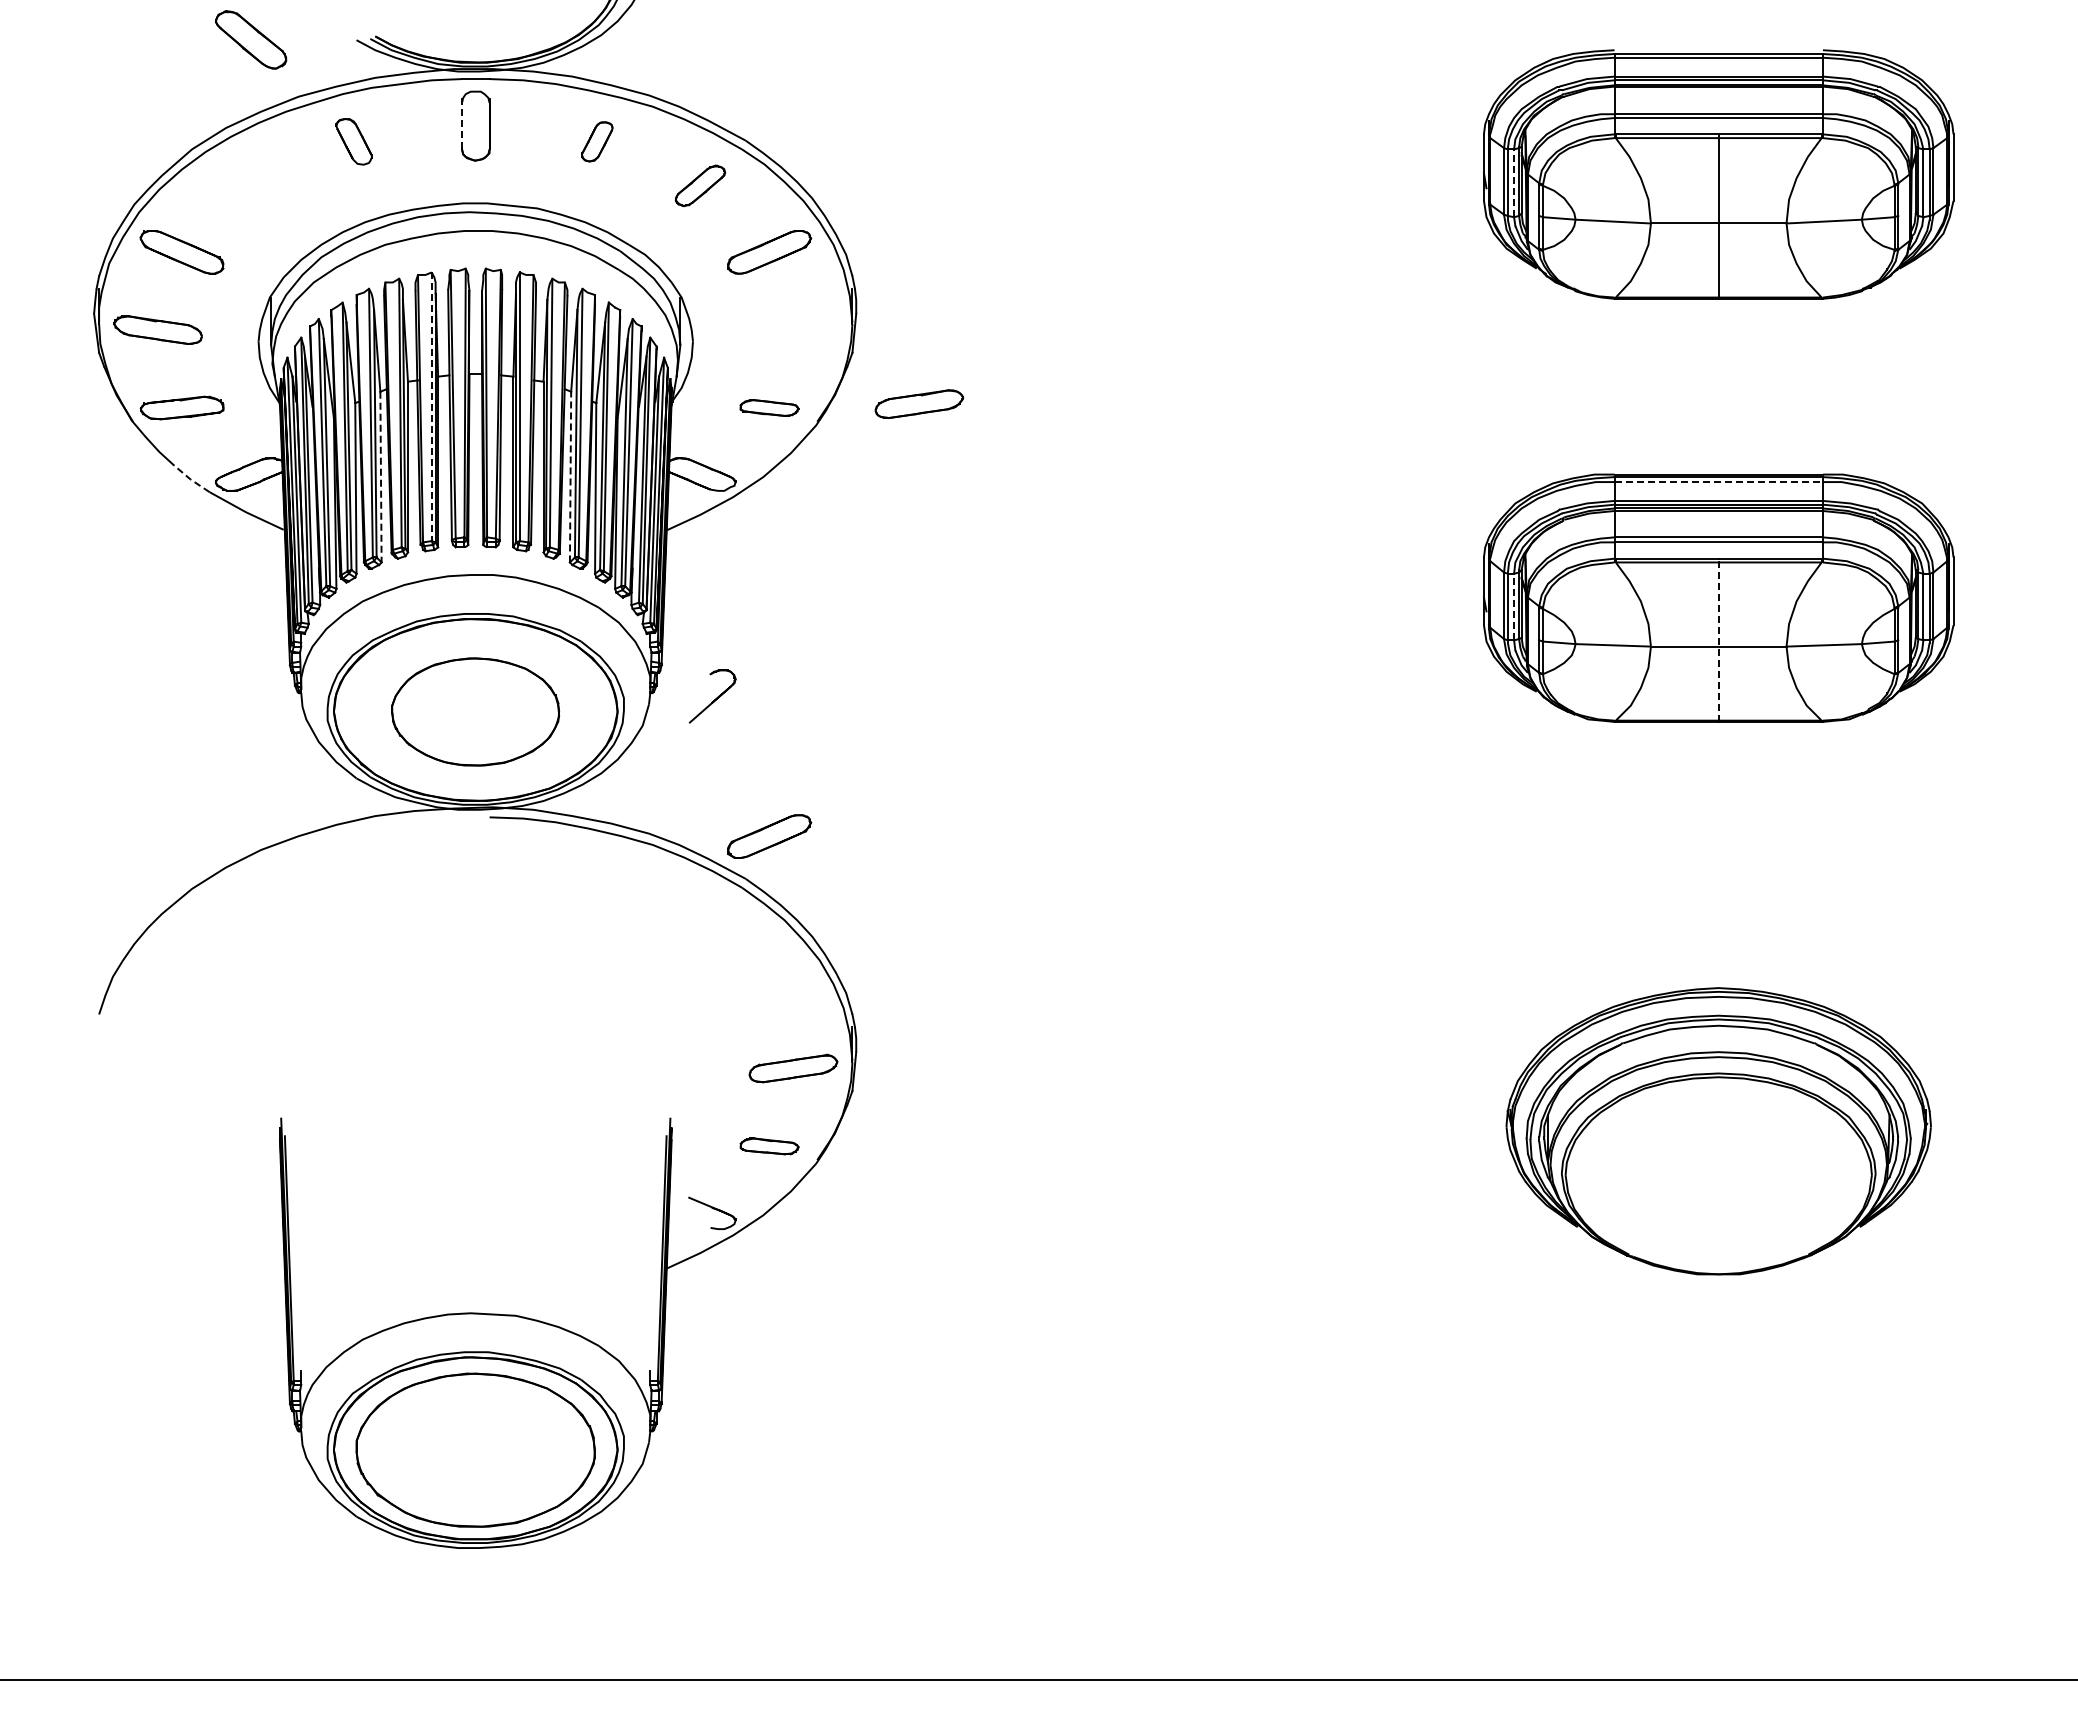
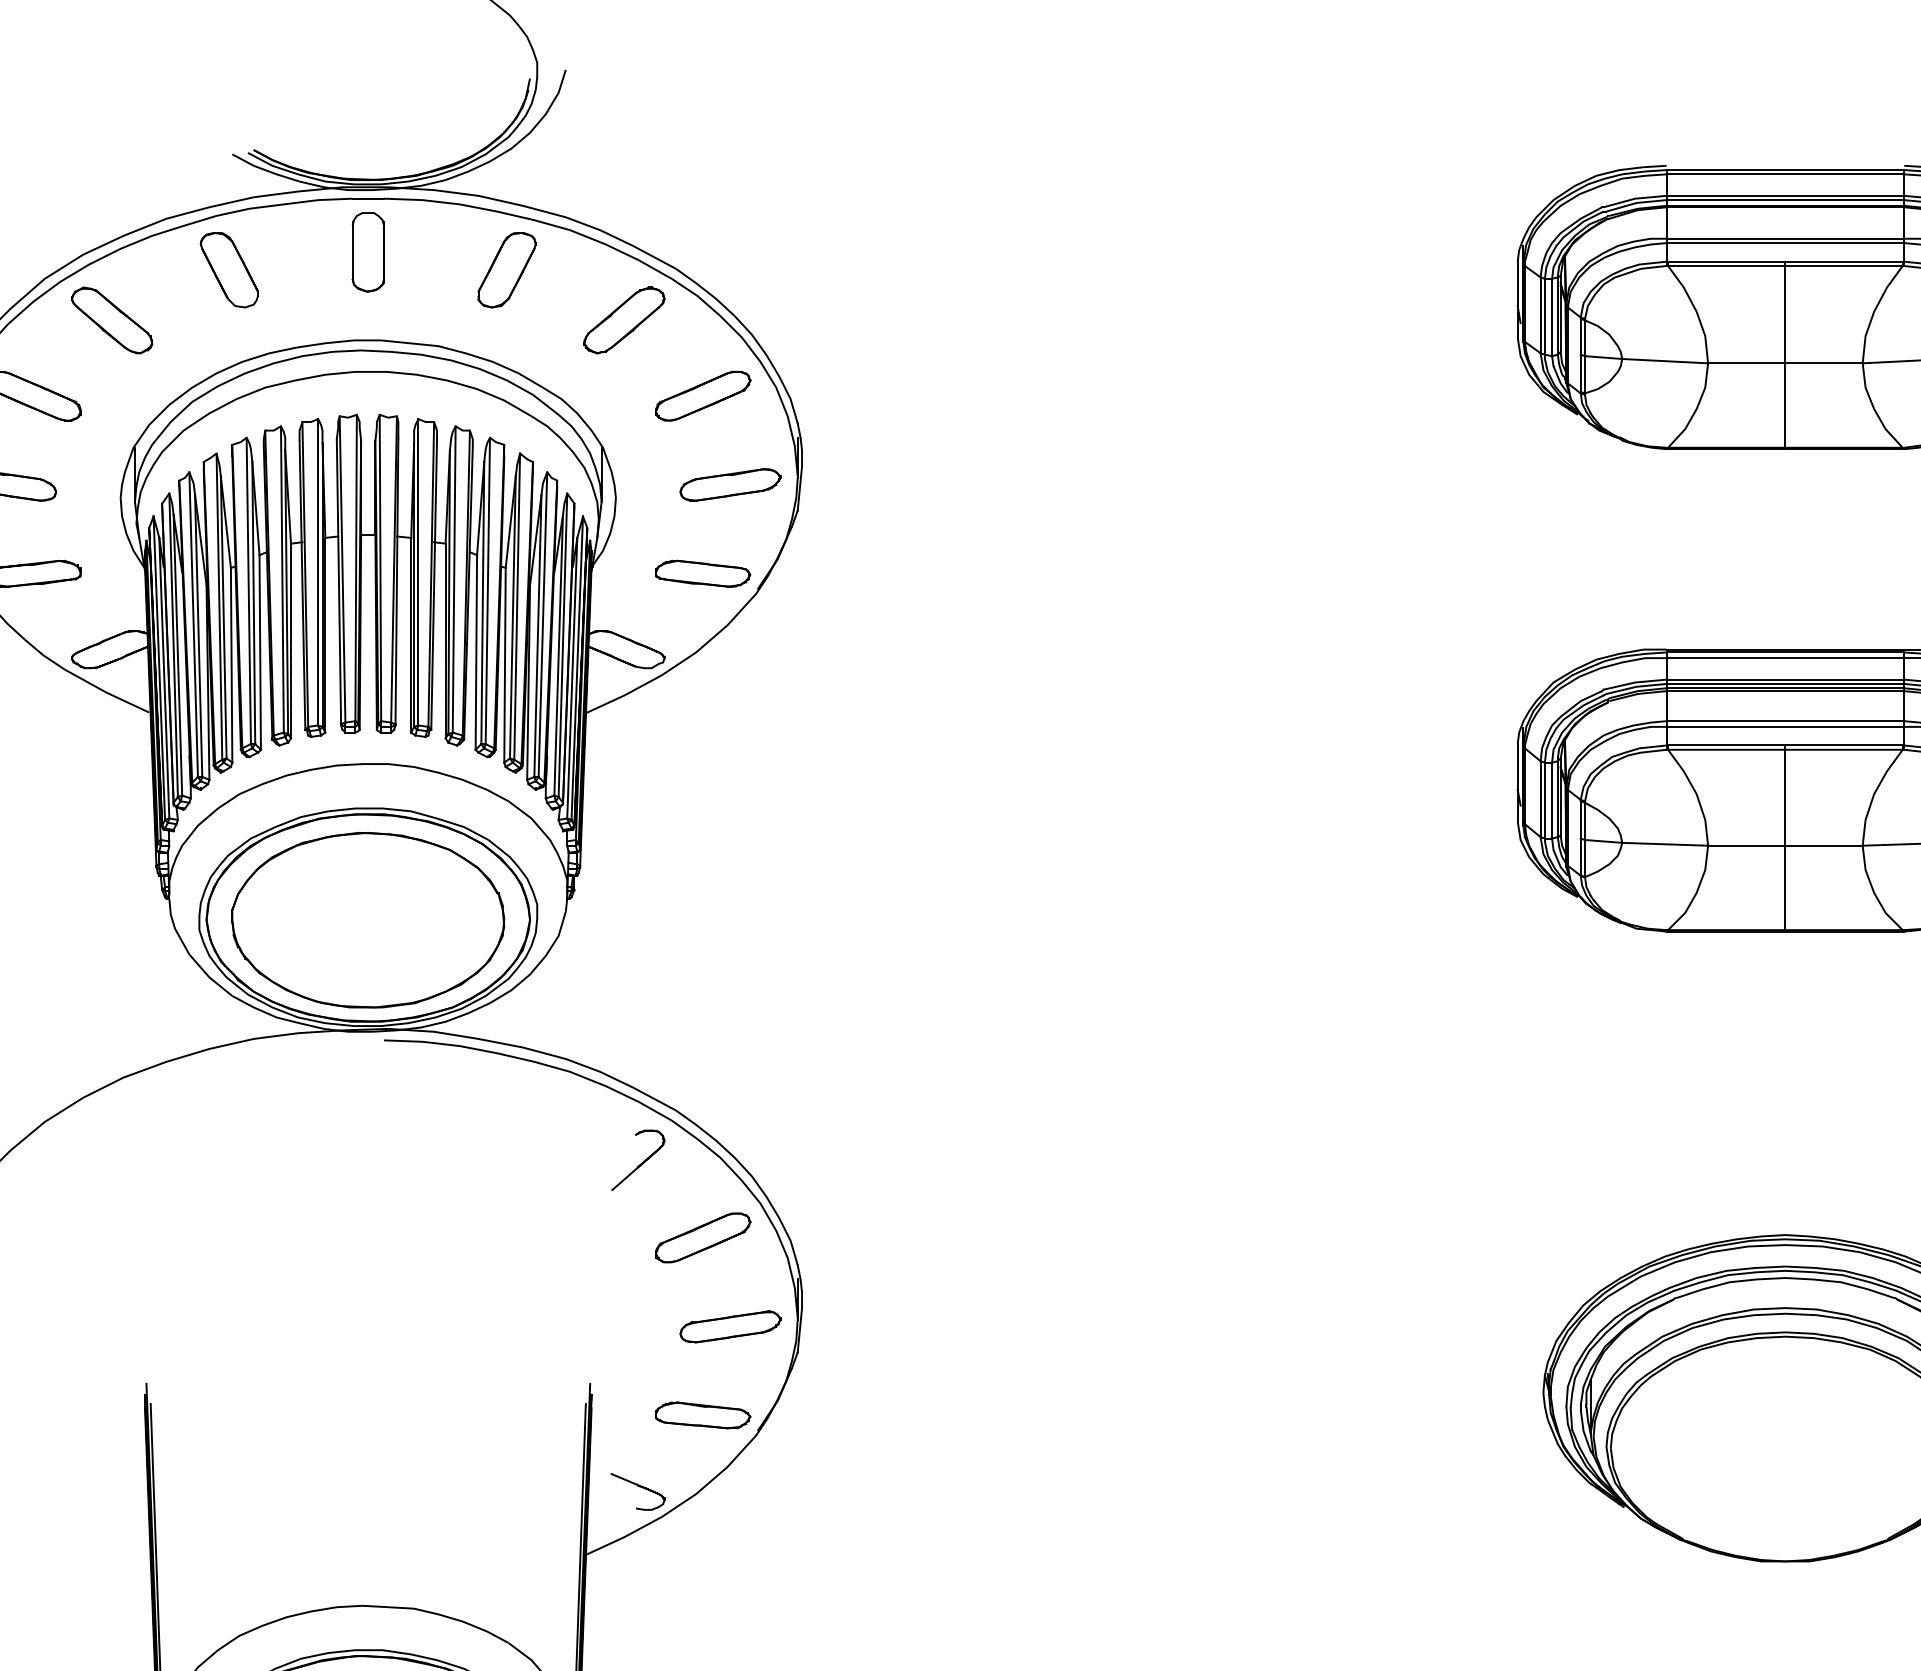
part: (251, 39) -> (112, 320), moved
line: (461, 125) -> (352, 251), dashed -> solid
part: (353, 141) -> (228, 269), size x1.43
part: (597, 141) -> (507, 269), size x1.67
line: (1514, 183) -> (1552, 317), dashed -> solid
part: (700, 185) -> (624, 320), size x1.43
part: (918, 403) -> (729, 484), moved
line: (431, 407) -> (317, 573), dashed -> solid
part: (769, 407) -> (703, 573), size x1.43
line: (570, 476) -> (476, 651), dashed -> solid
line: (381, 477) -> (260, 652), dashed -> solid
line: (190, 479) -> (43, 655), dashed -> solid
line: (1719, 482) -> (1786, 658), dashed -> solid
line: (1514, 606) -> (1552, 799), dashed -> solid
line: (1718, 640) -> (1785, 838), dashed -> solid
part: (712, 696) -> (638, 1160), moved
part: (475, 711) -> (367, 919), size x1.43
part: (769, 836) -> (703, 1237), moved
part: (769, 1146) -> (703, 1415), size x1.43

